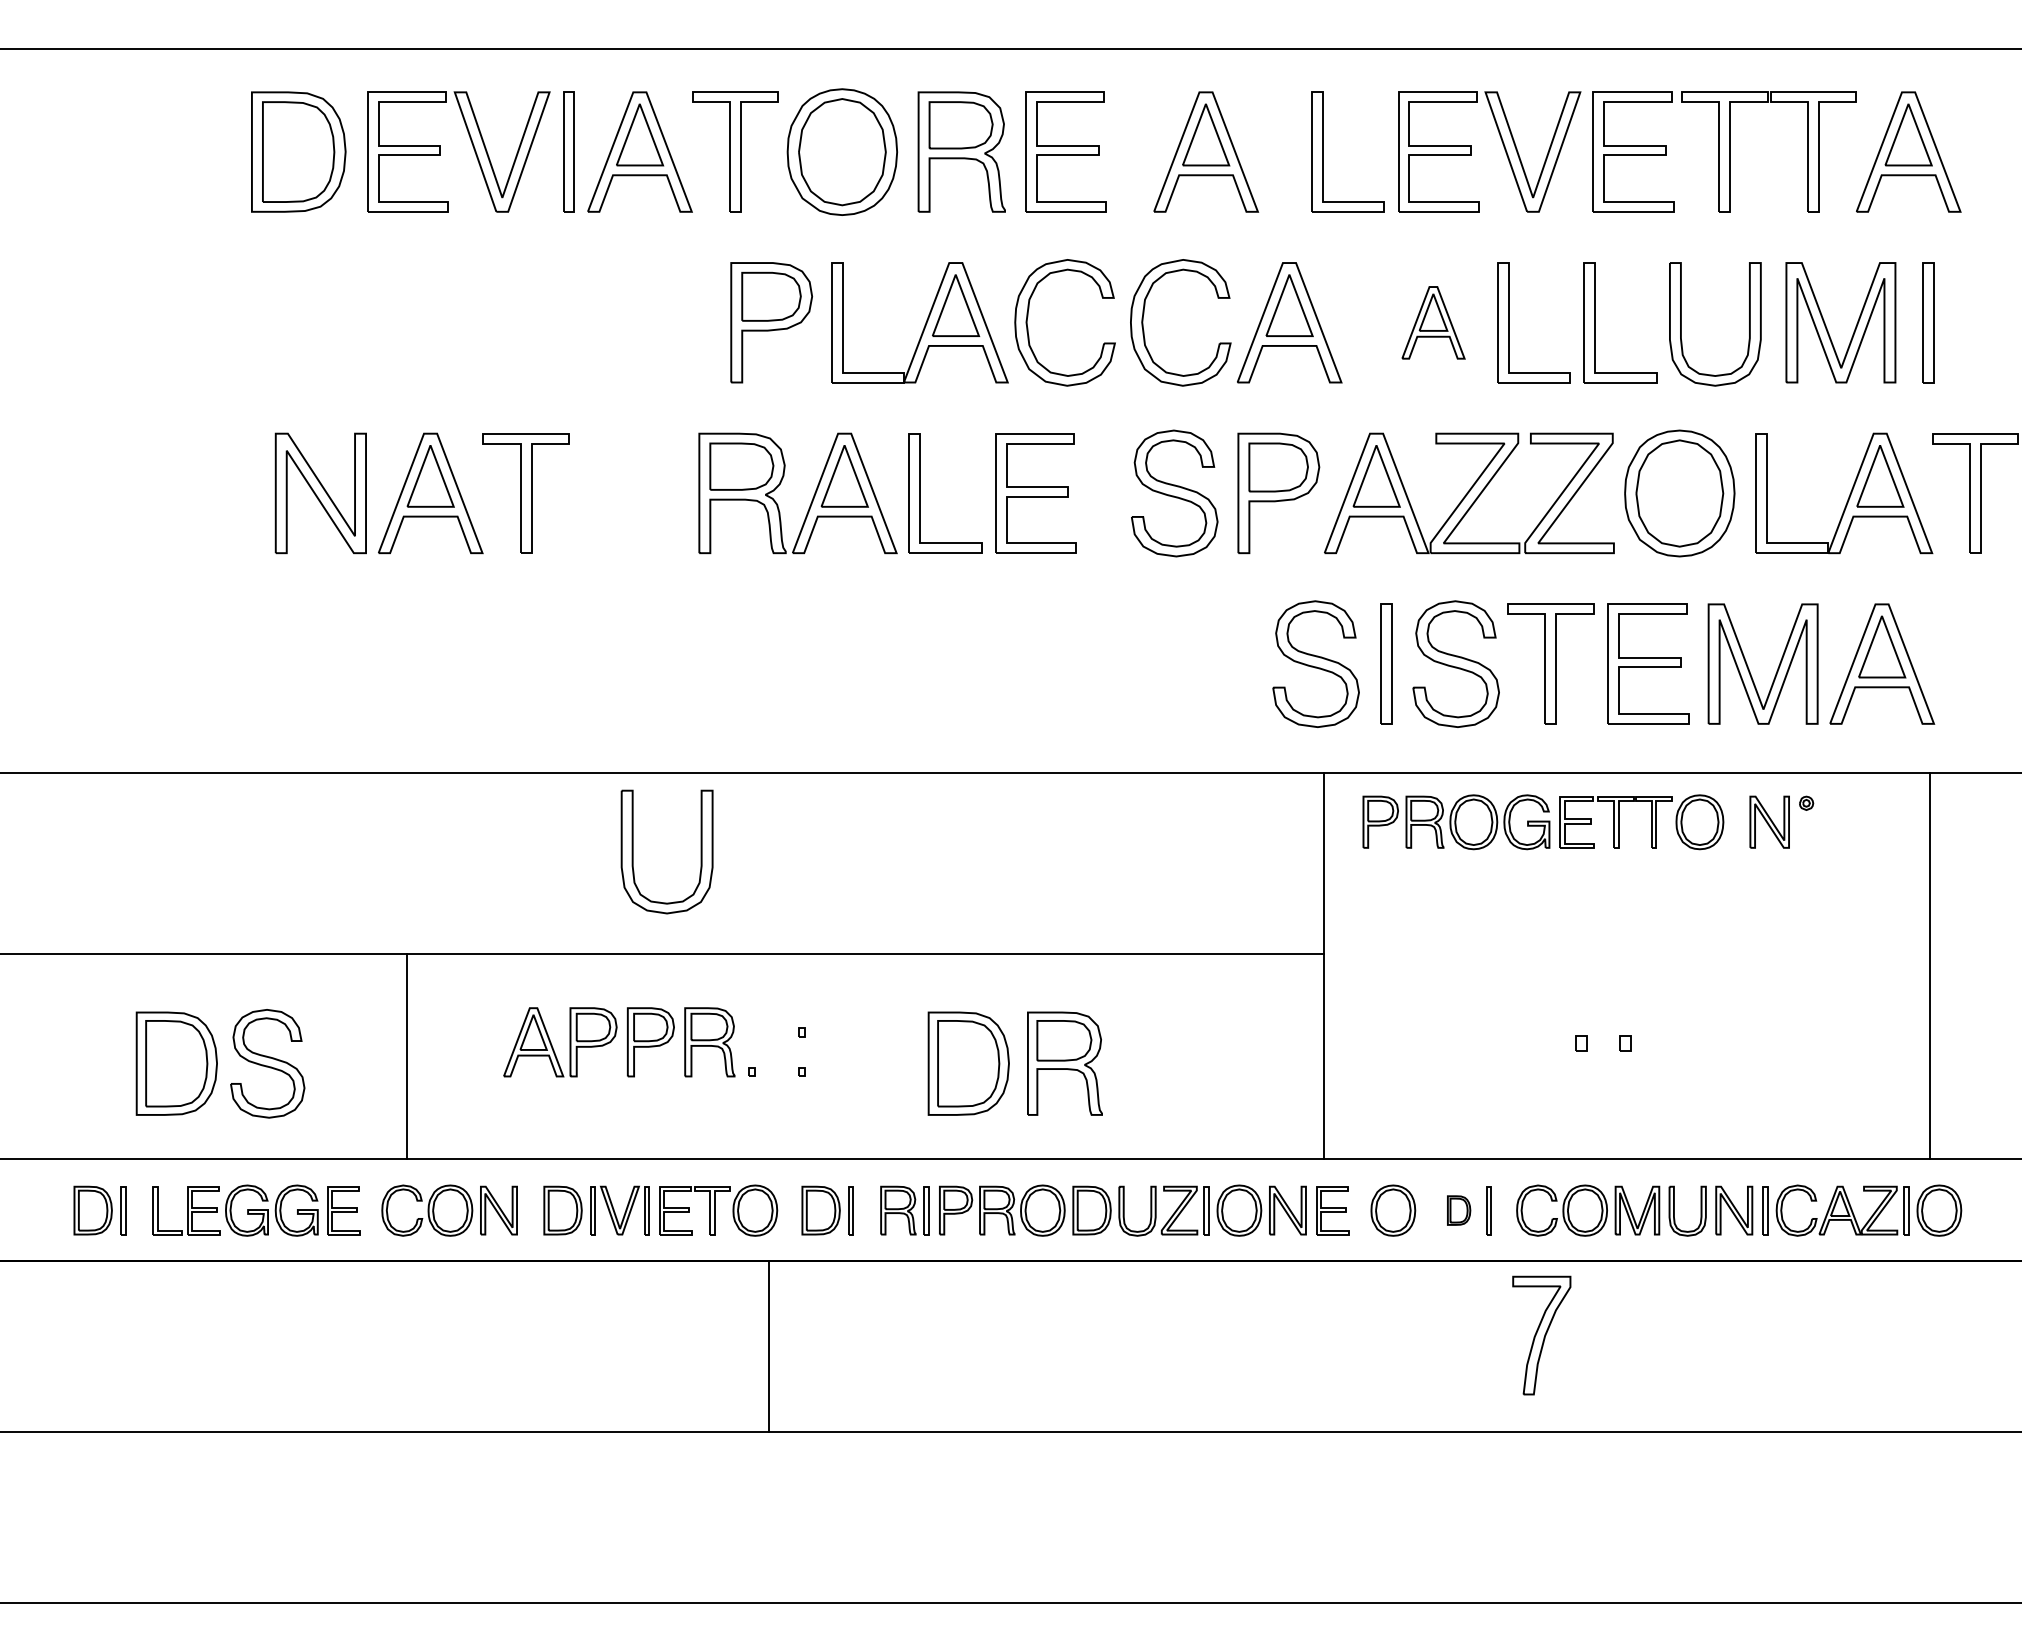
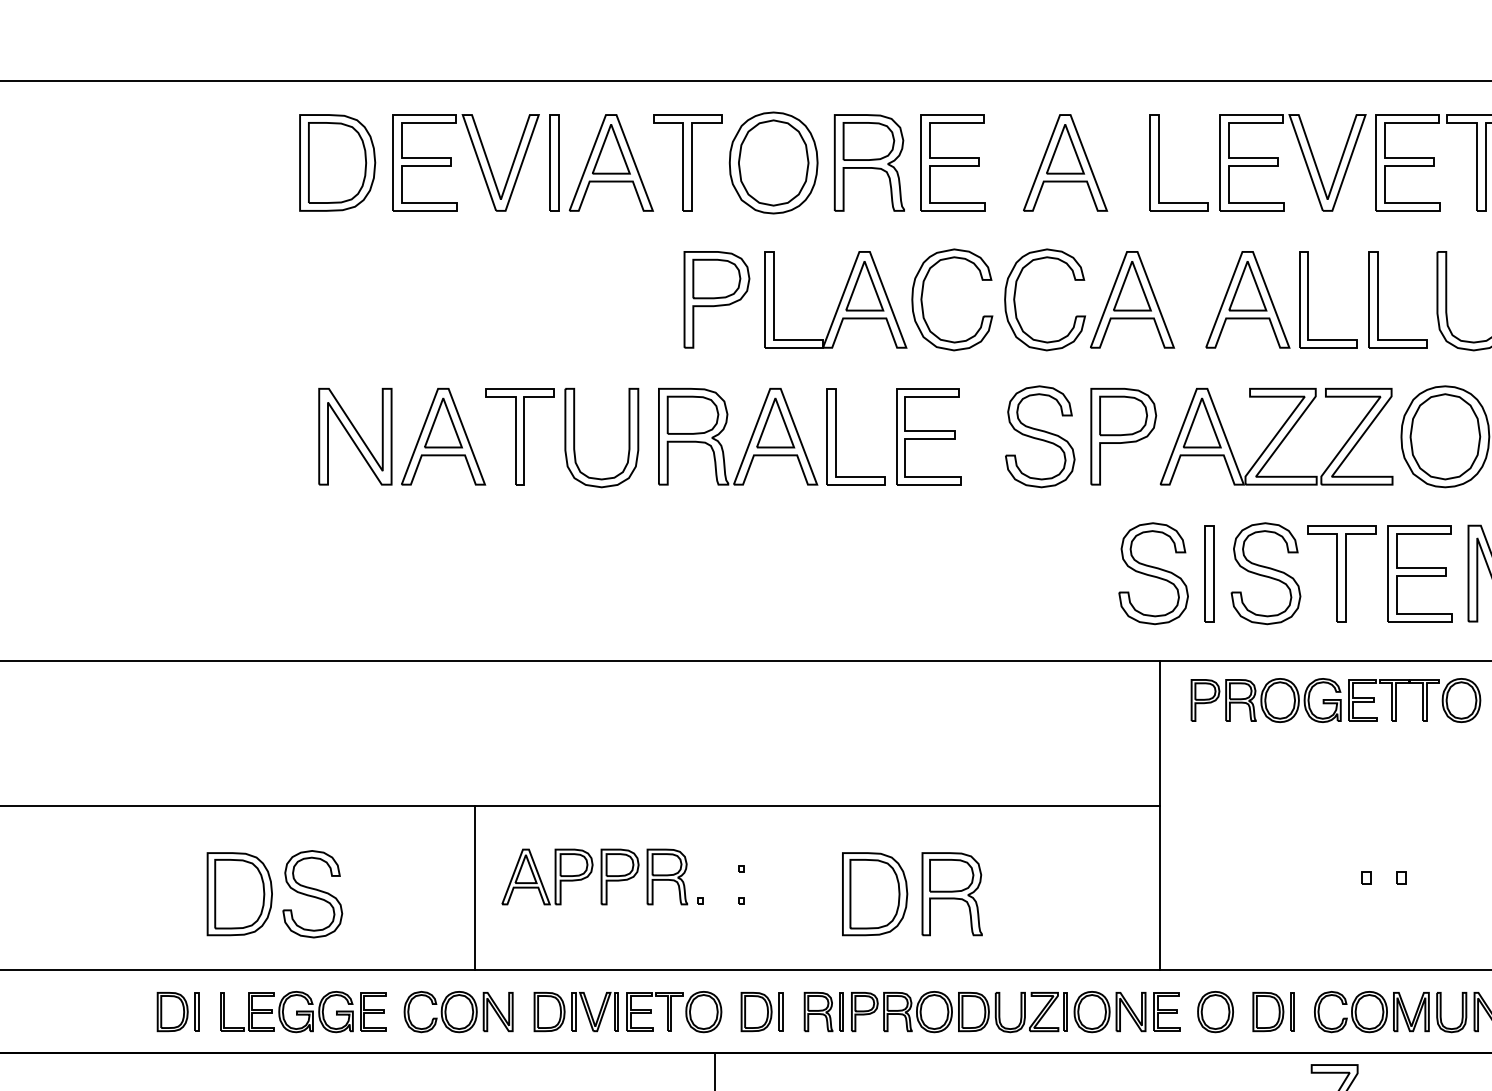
part: (1433, 322) -> (1247, 299), size x1.67
part: (633, 851) -> (574, 437), moved
line: (407, 1056) -> (475, 888), moved
part: (1458, 1210) -> (1267, 1011), size x1.67

